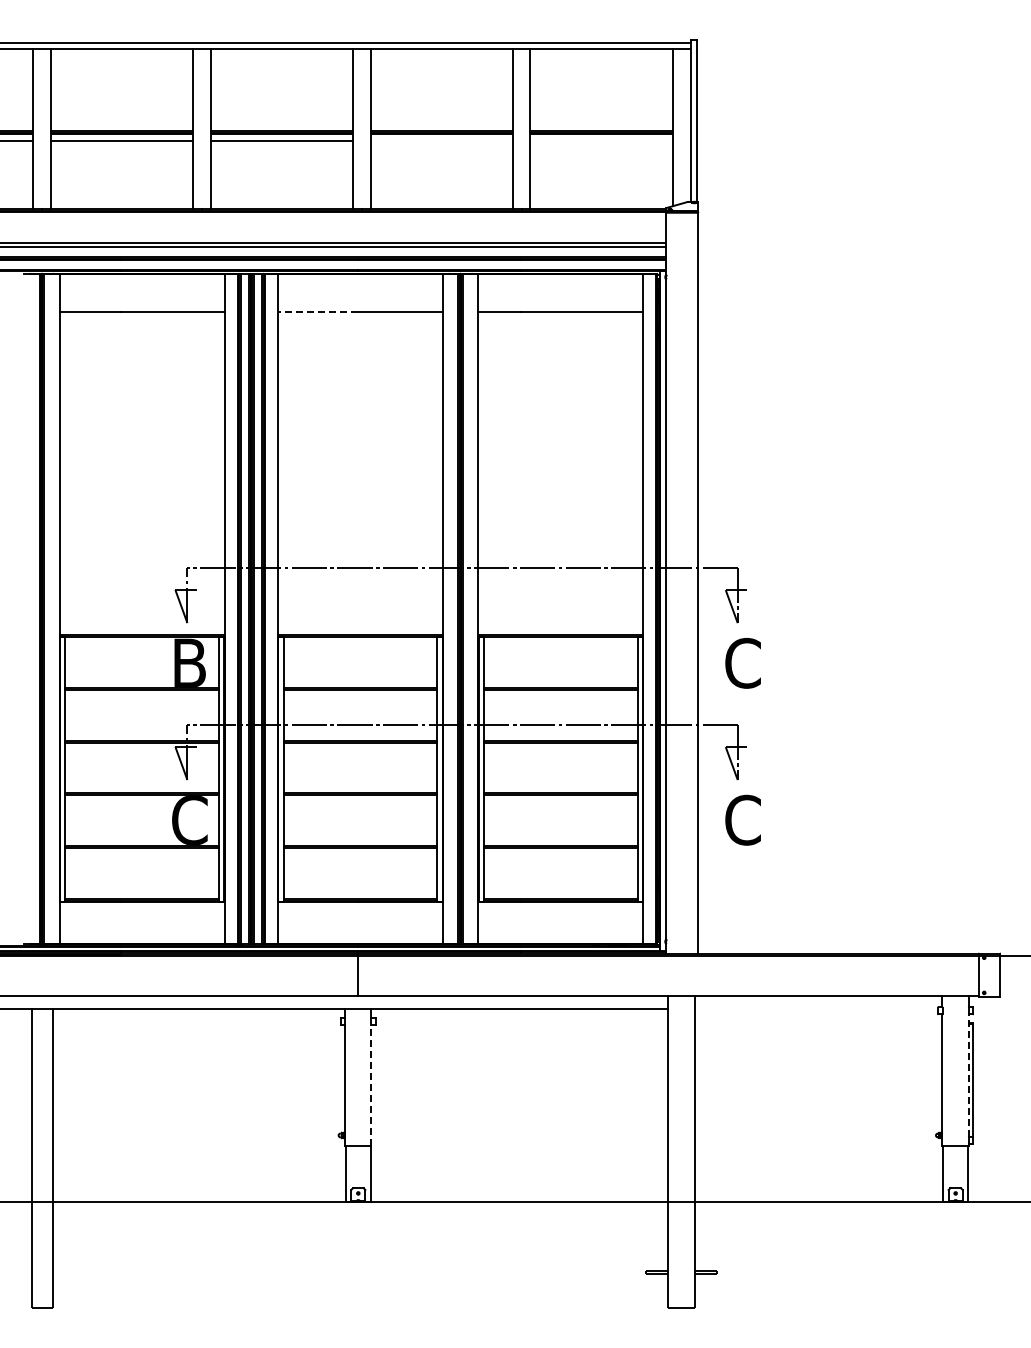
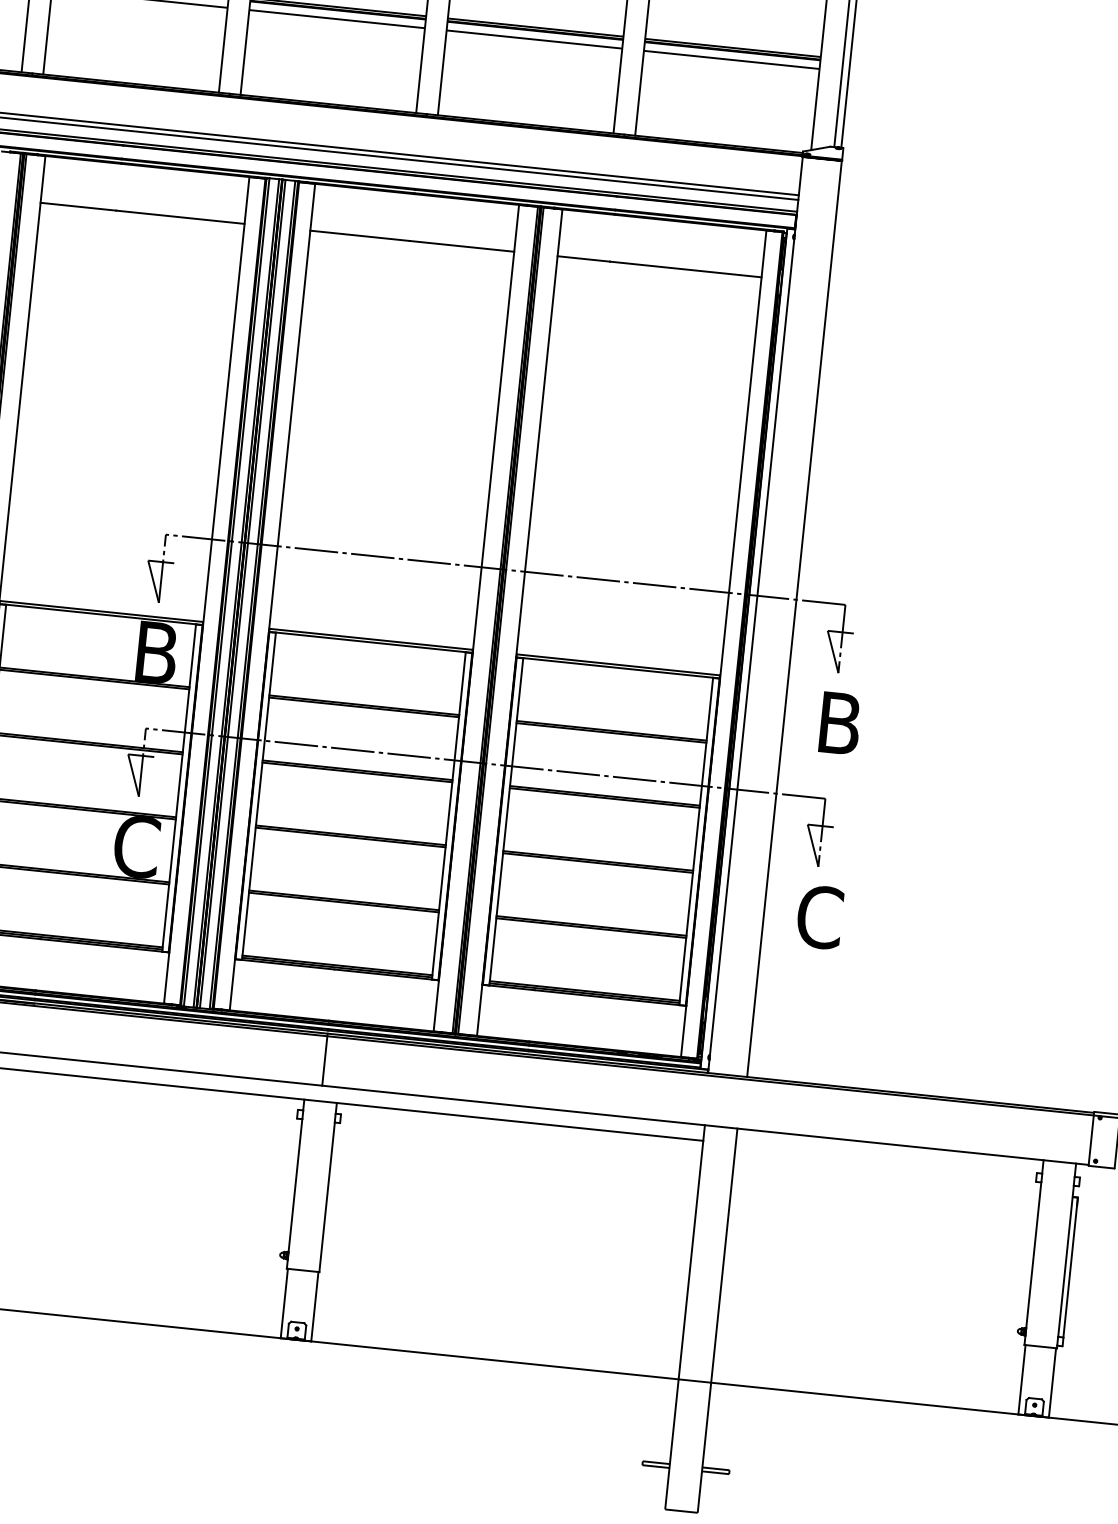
line: (441, 140) -> (534, 39), added
line: (601, 140) -> (731, 59), added
line: (317, 312) -> (359, 235), dashed -> solid
text: (742, 663) -> (839, 723), C -> B
line: (968, 1075) -> (1065, 1261), dashed -> solid
line: (371, 1085) -> (327, 1197), dashed -> solid

